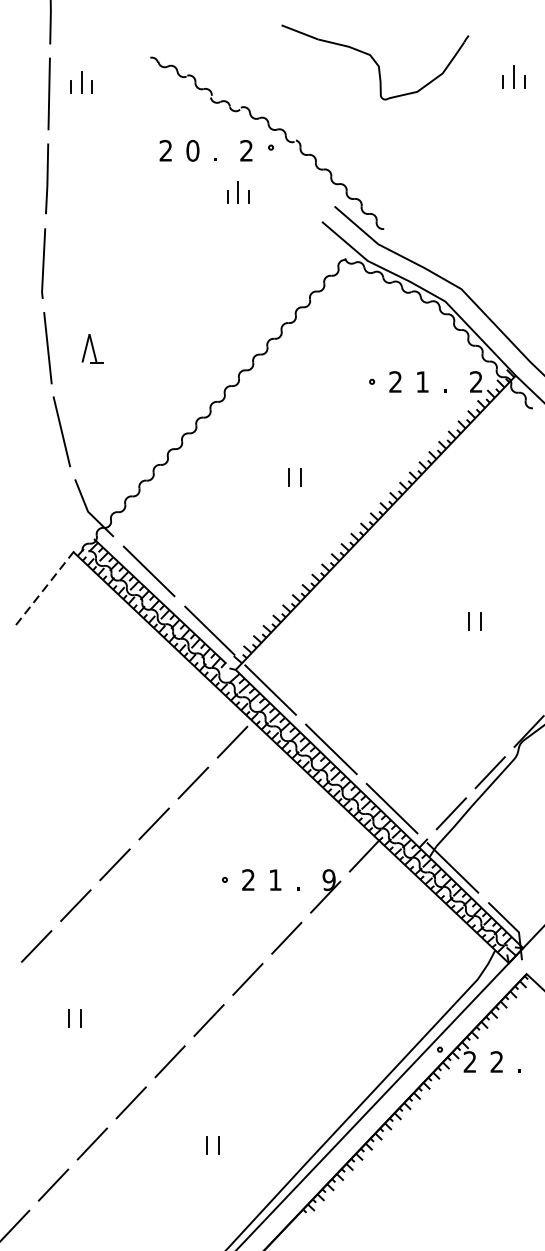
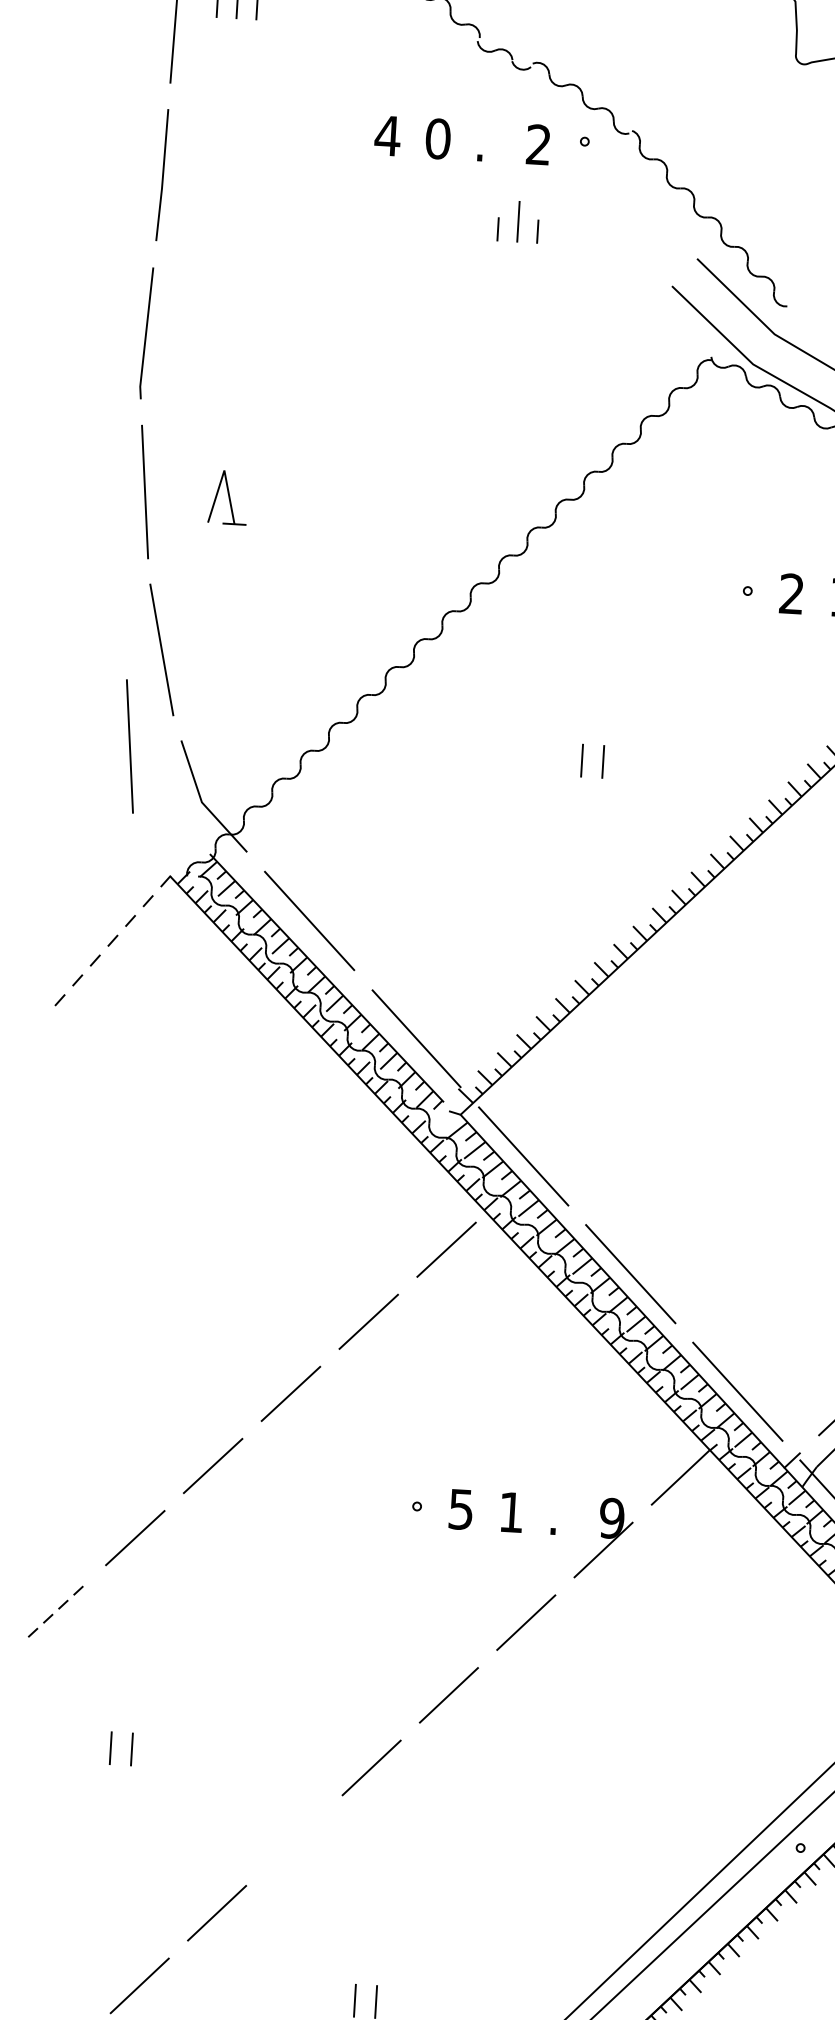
text: (165, 150) -> (386, 135), 2 -> 4
line: (47, 484) -> (129, 747), added
text: (248, 880) -> (461, 1510), 2 -> 5
line: (37, 946) -> (59, 1610), solid -> dashed
line: (169, 1061) -> (293, 1840), removed

